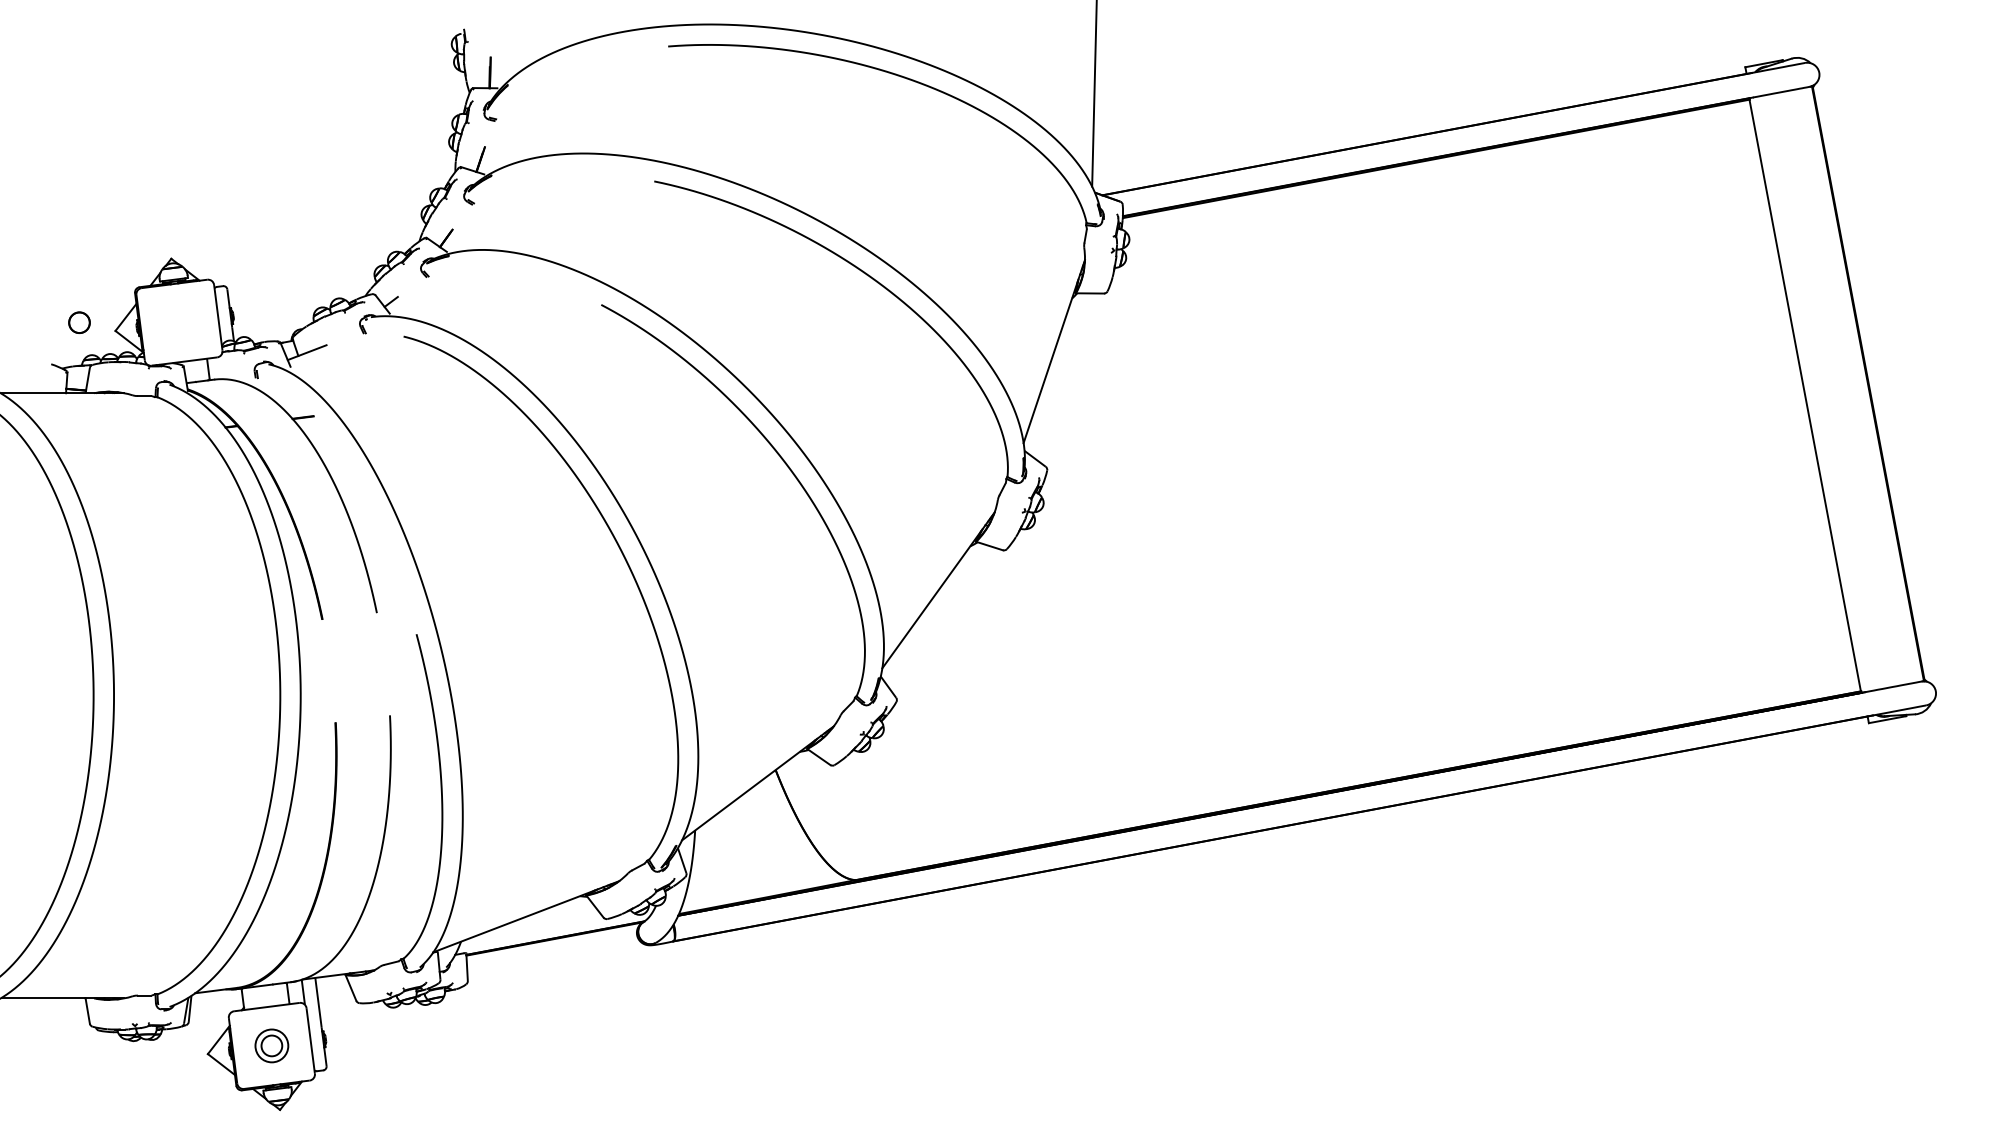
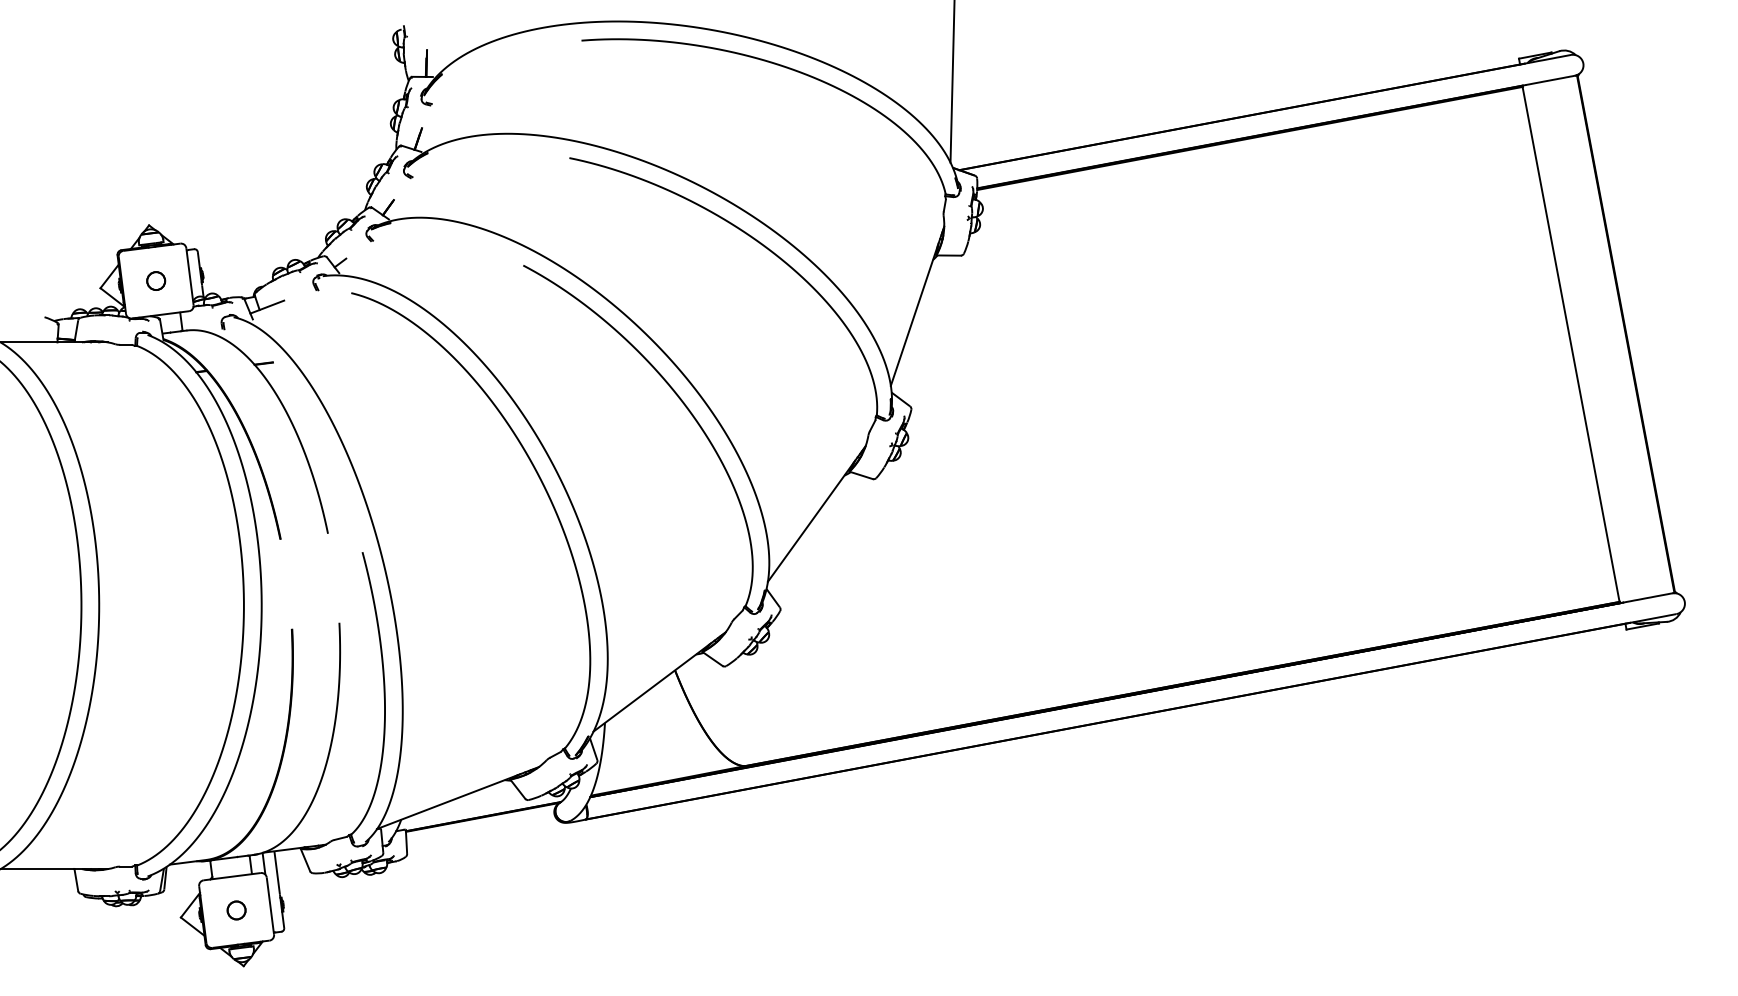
circle: (79, 322) -> (156, 280), moved
circle: (271, 1045) -> (236, 910), size x0.62

